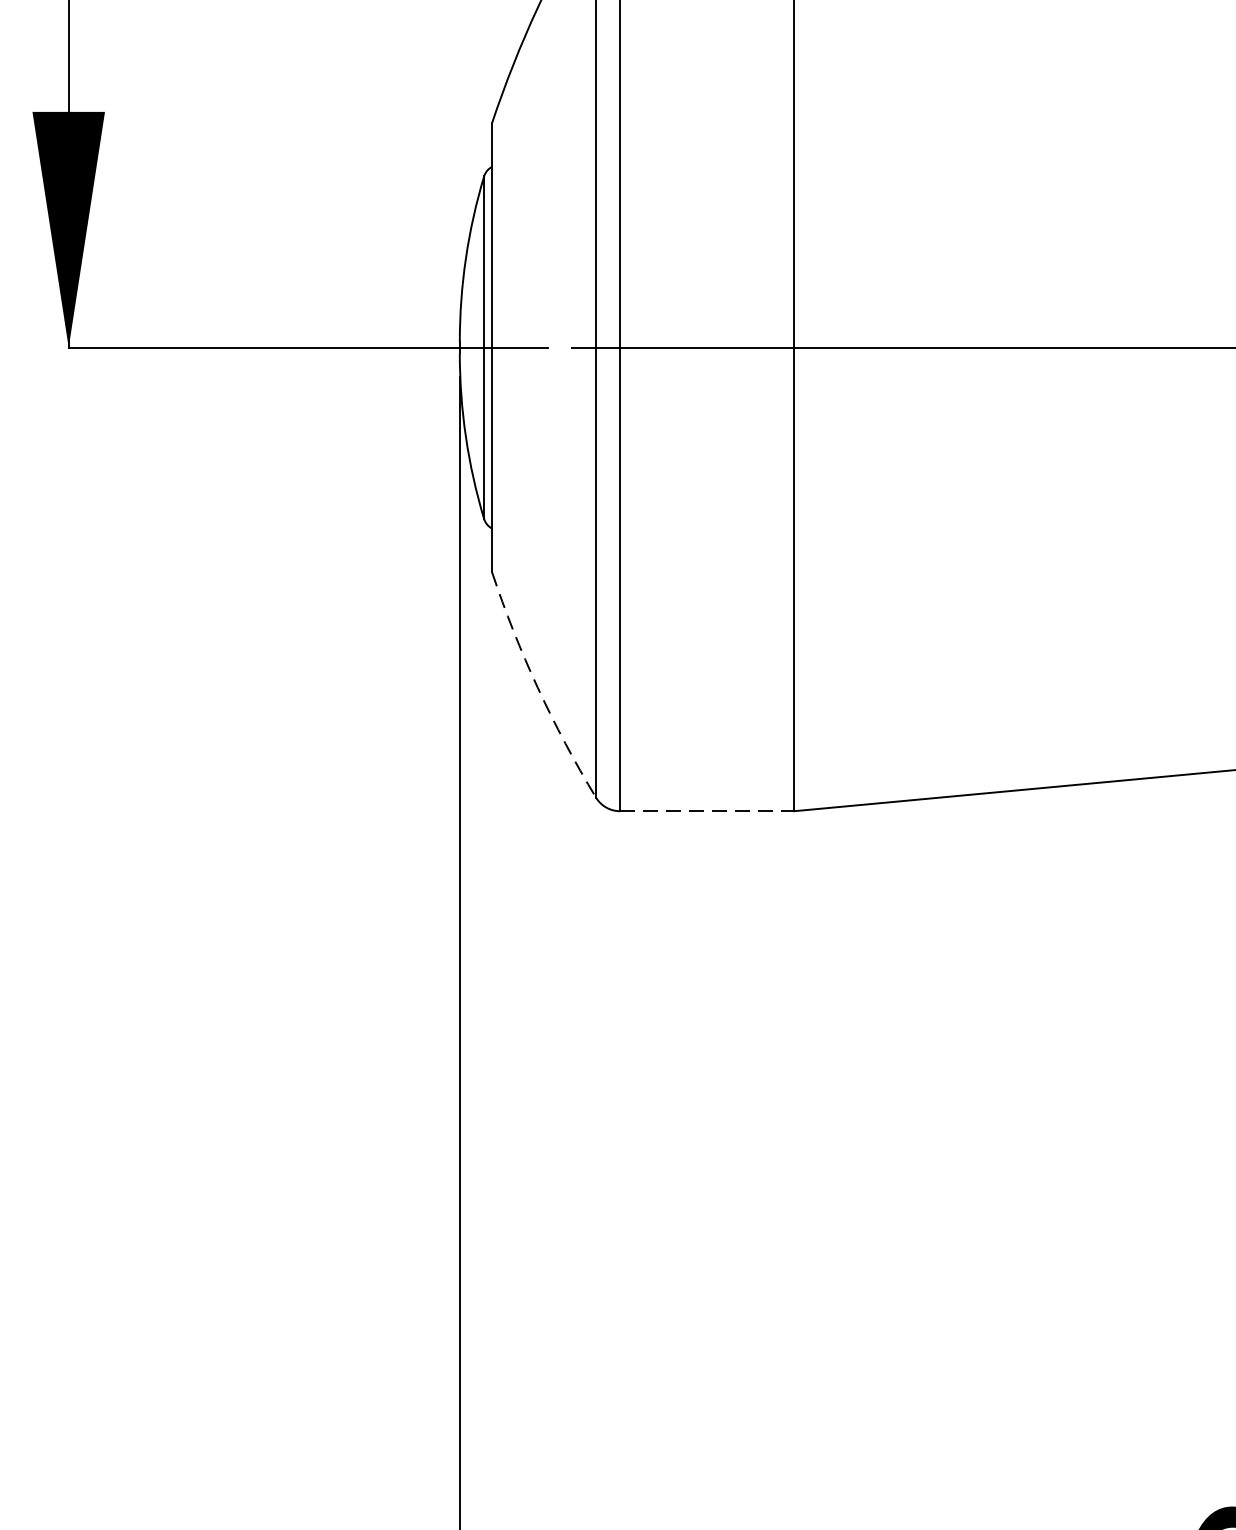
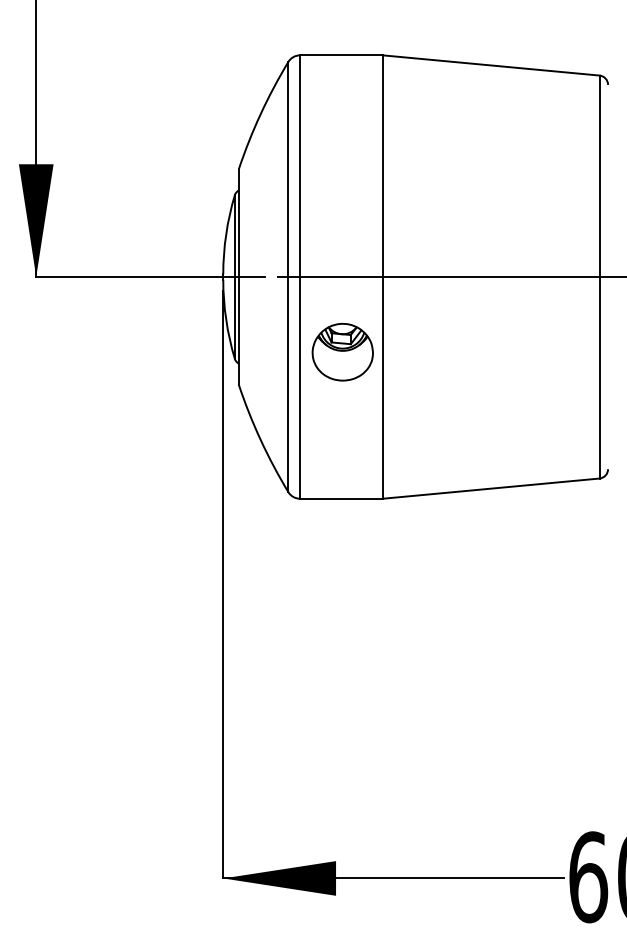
part: (709, 503) -> (342, 351), added
arc: (537, 687) -> (260, 439), dashed -> solid
line: (707, 810) -> (341, 498), dashed -> solid

